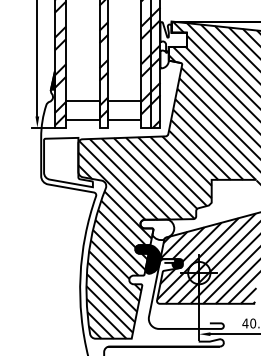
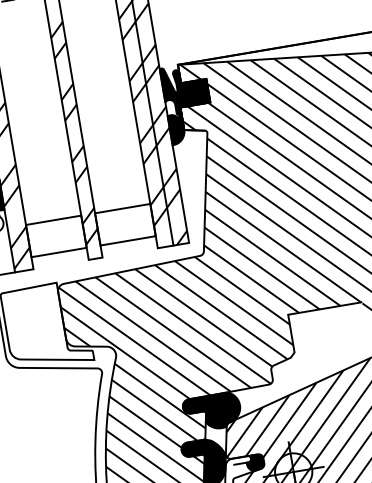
fill: (173, 45) -> (187, 103), added
fill: (157, 229) -> (212, 411), added

